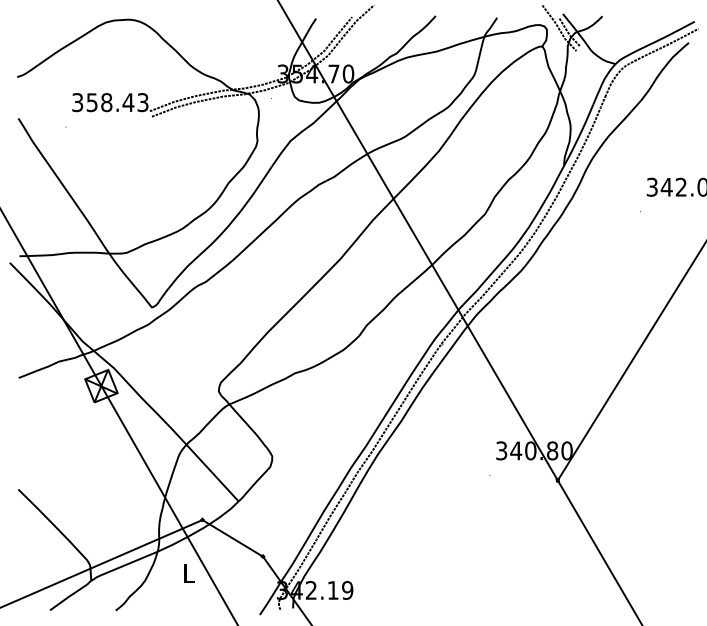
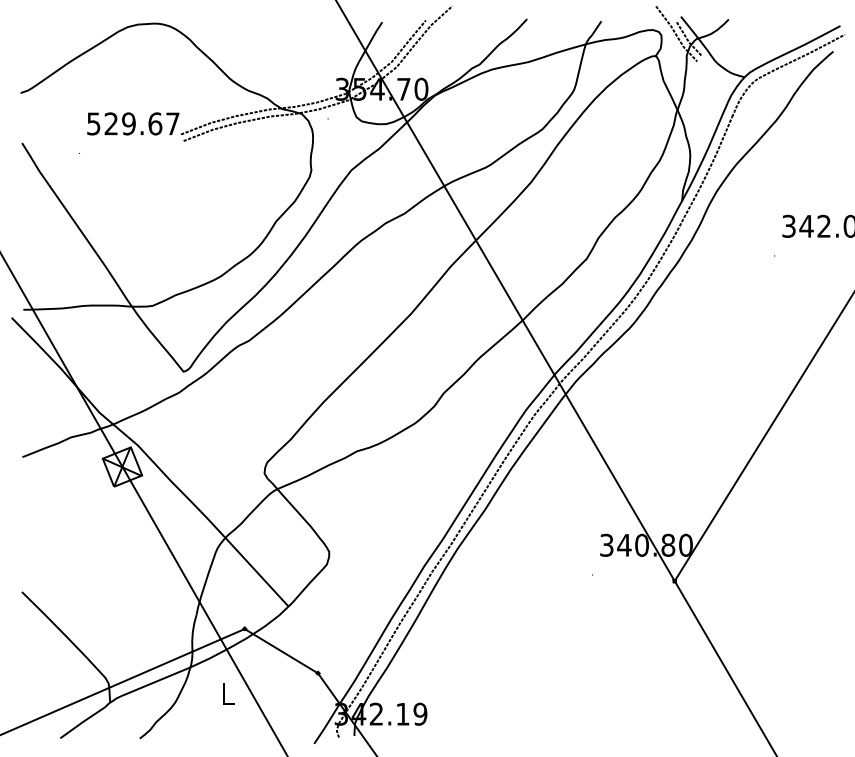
text: (110, 102) -> (133, 123), 358.43 -> 529.67

